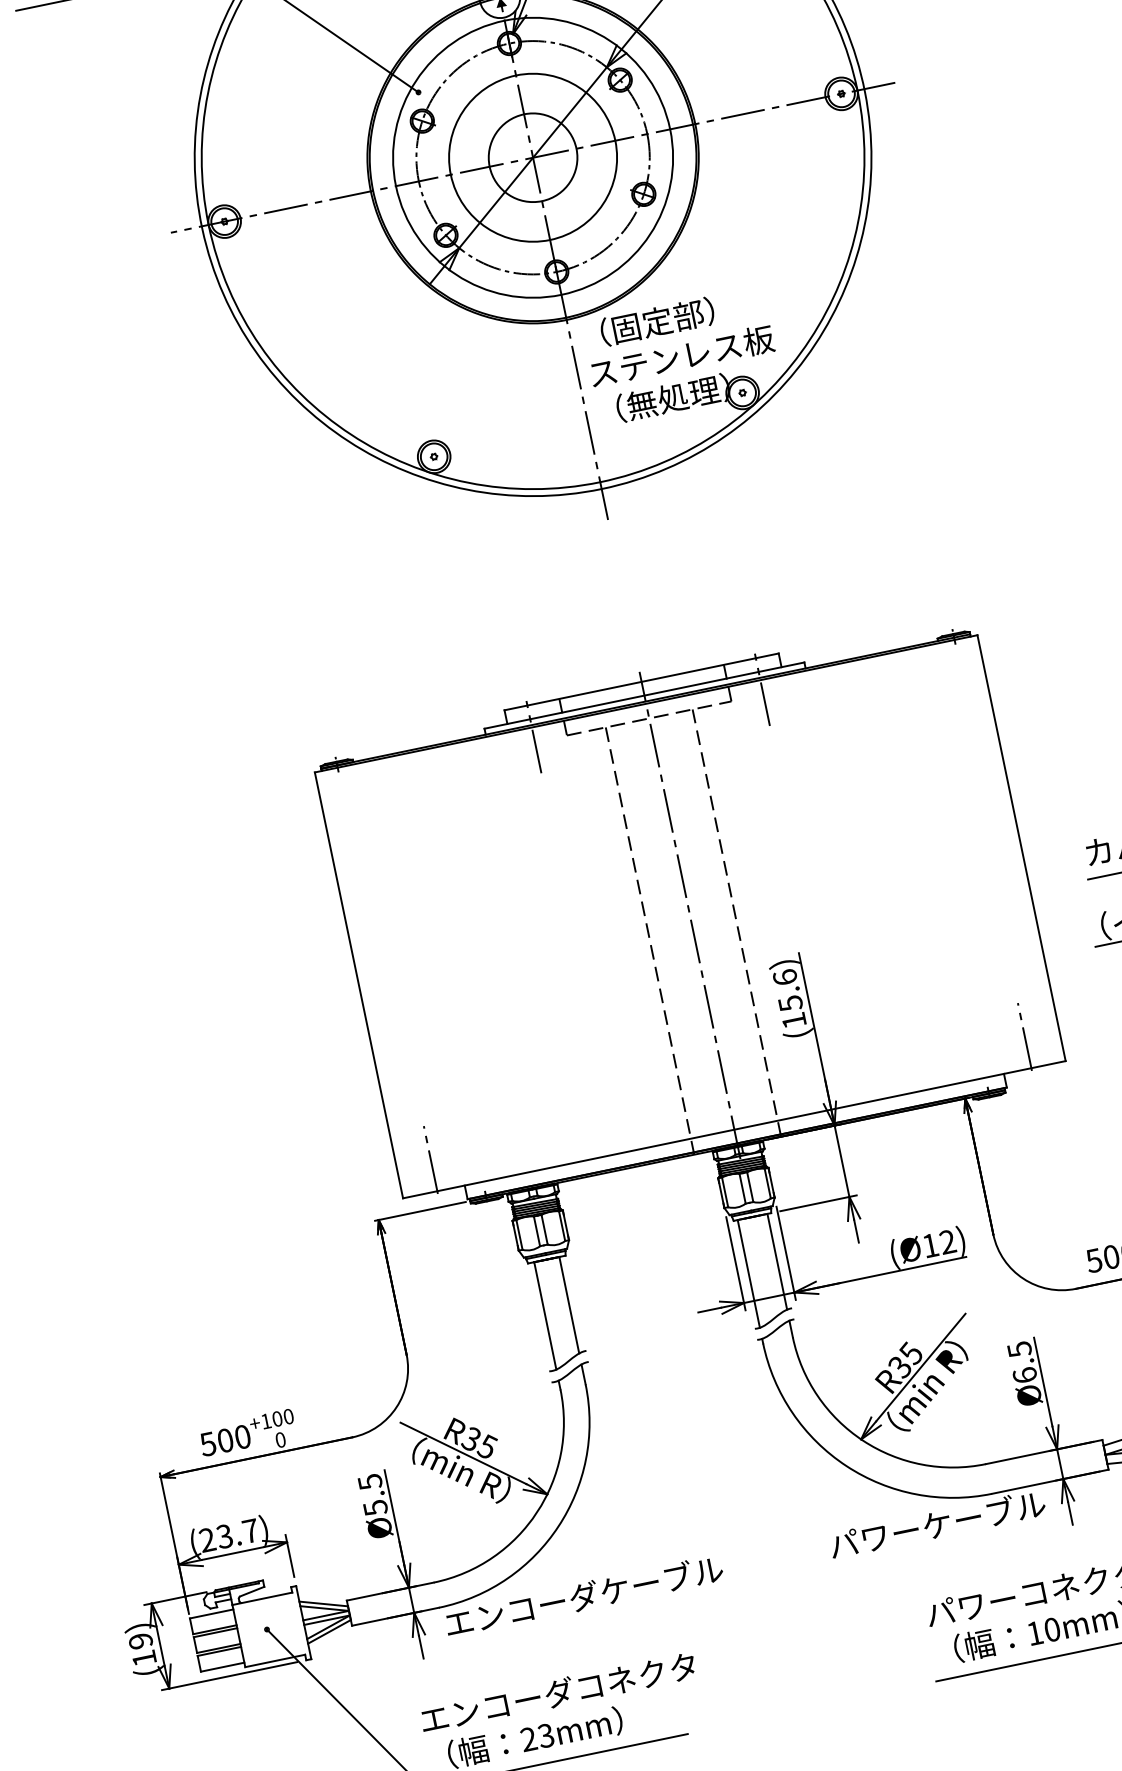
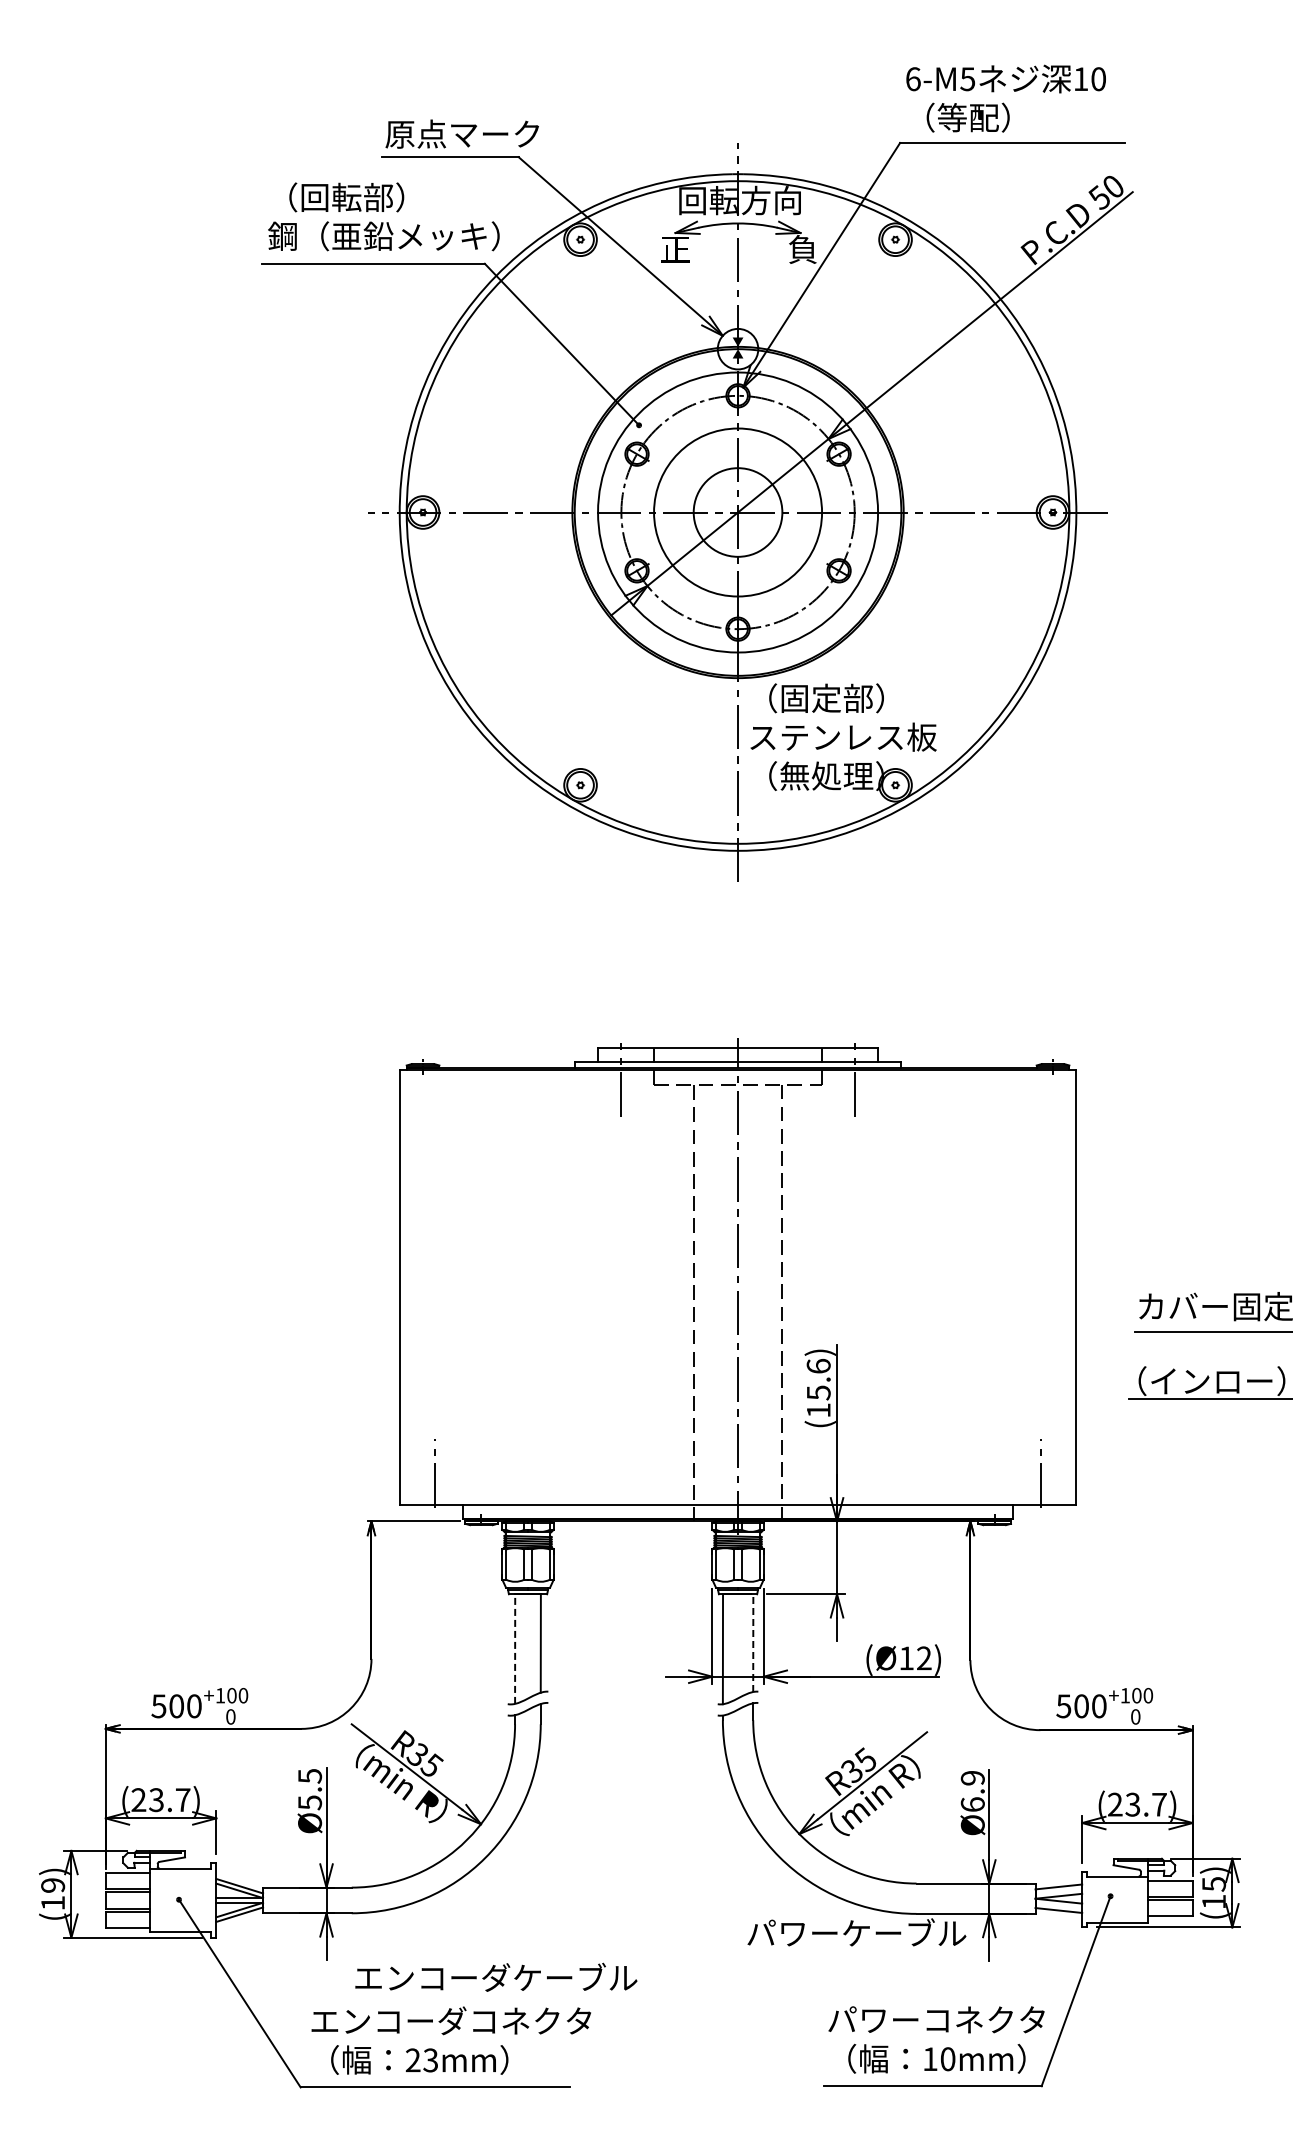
line: (777, 1262) -> (753, 1643), solid -> dashed
line: (545, 1316) -> (515, 1649), solid -> dashed
text: (1019, 1349) -> (972, 1778), Ø6.5 -> Ø6.9
text: (584, 1595) -> (496, 1976), moved

